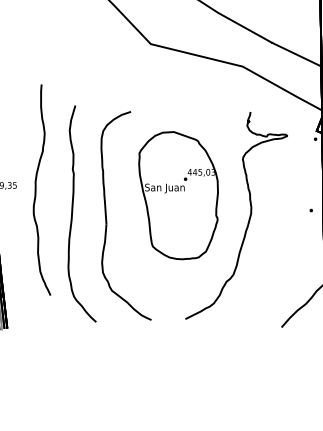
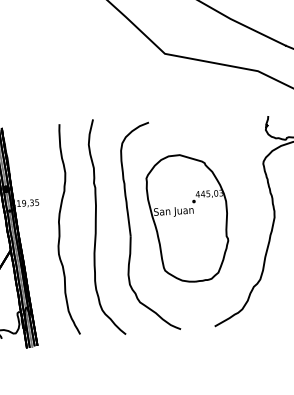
curve: (36, 189) -> (60, 229), moved
part: (178, 195) -> (187, 218), moved

